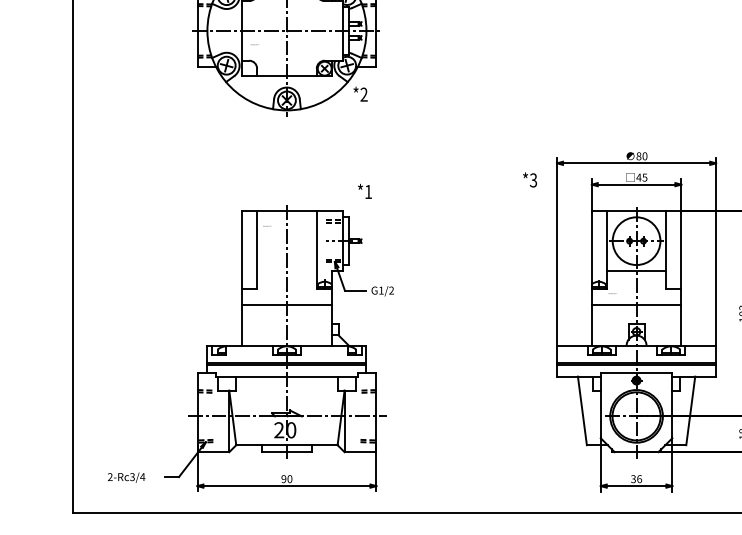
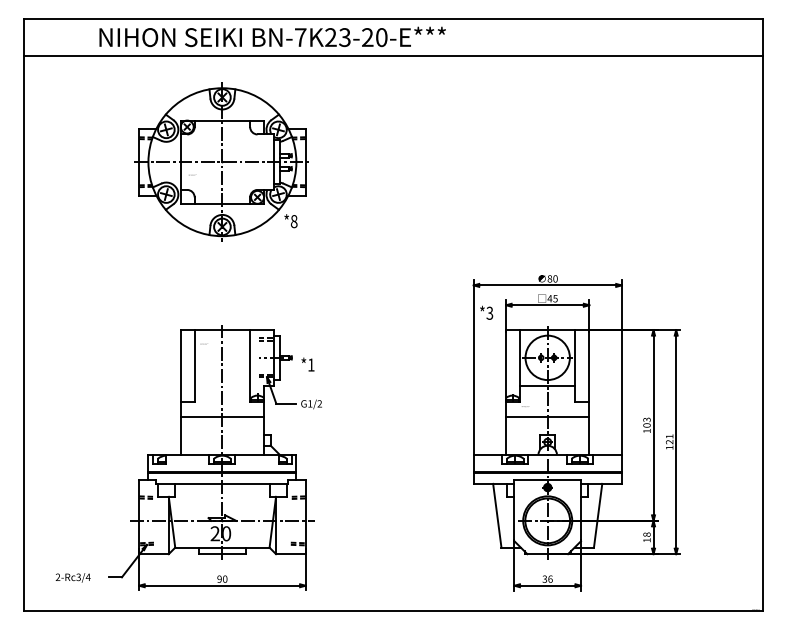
text: (363, 94) -> (293, 221), *2 -> *8
text: (529, 179) -> (486, 312), moved
text: (364, 191) -> (307, 364), moved

